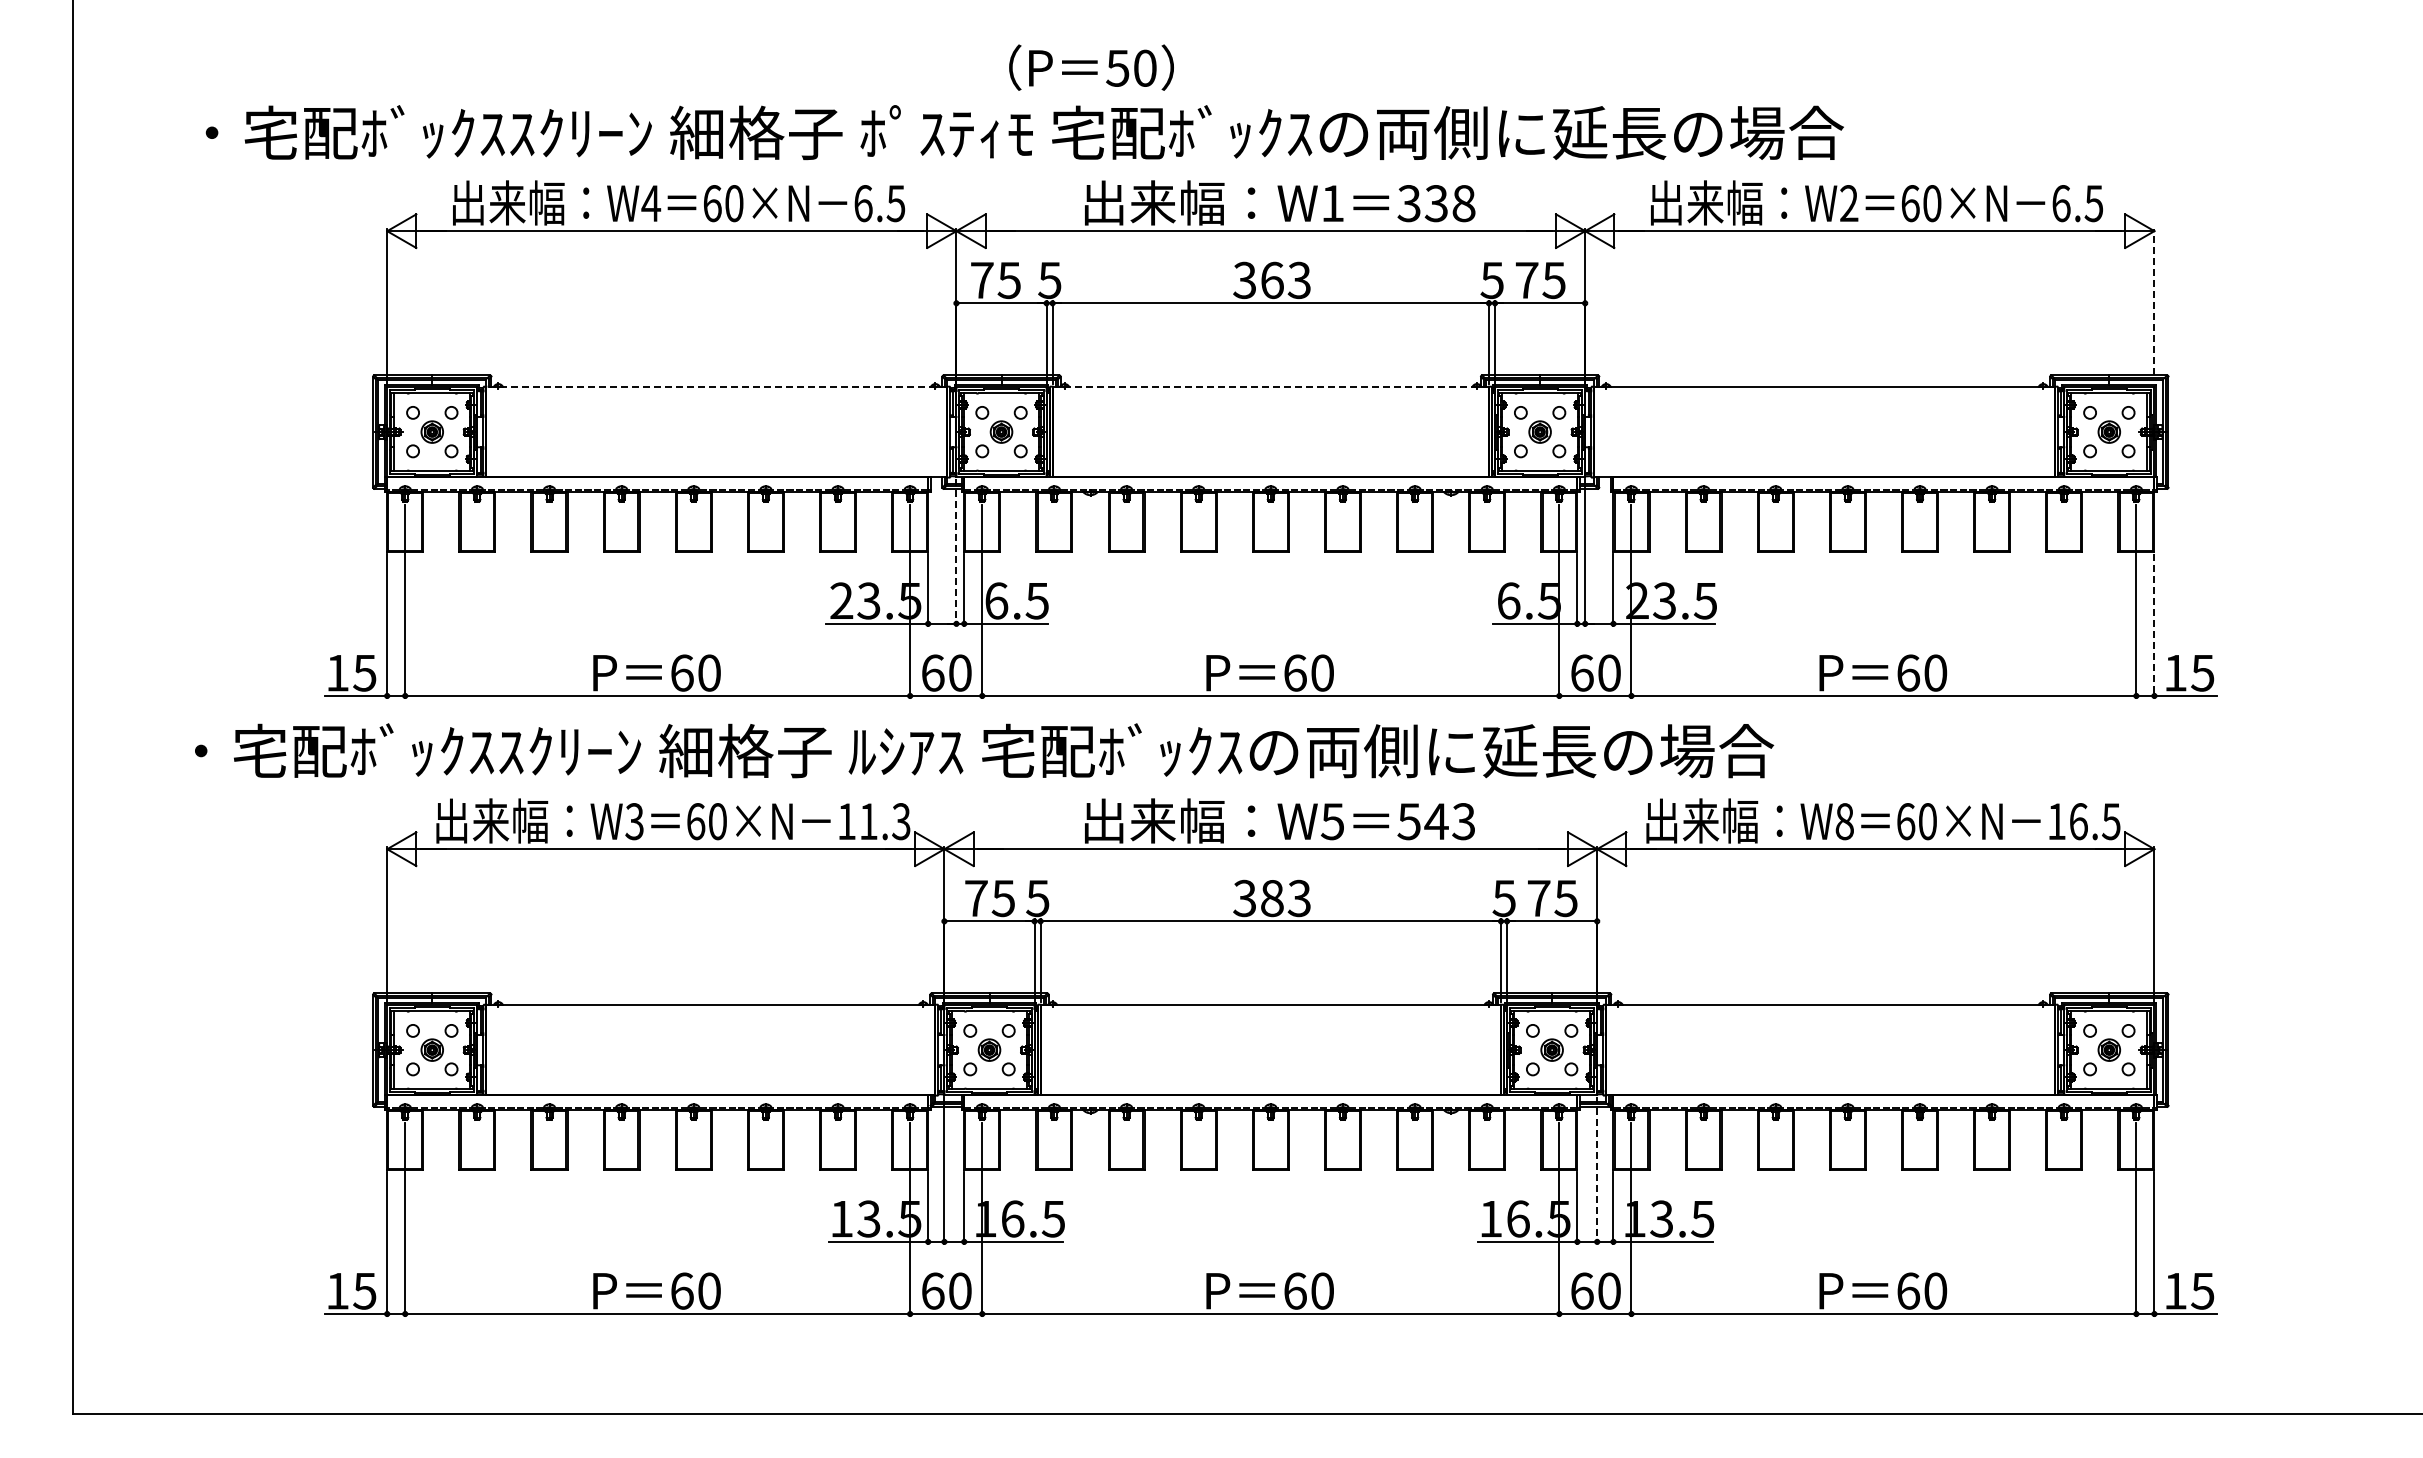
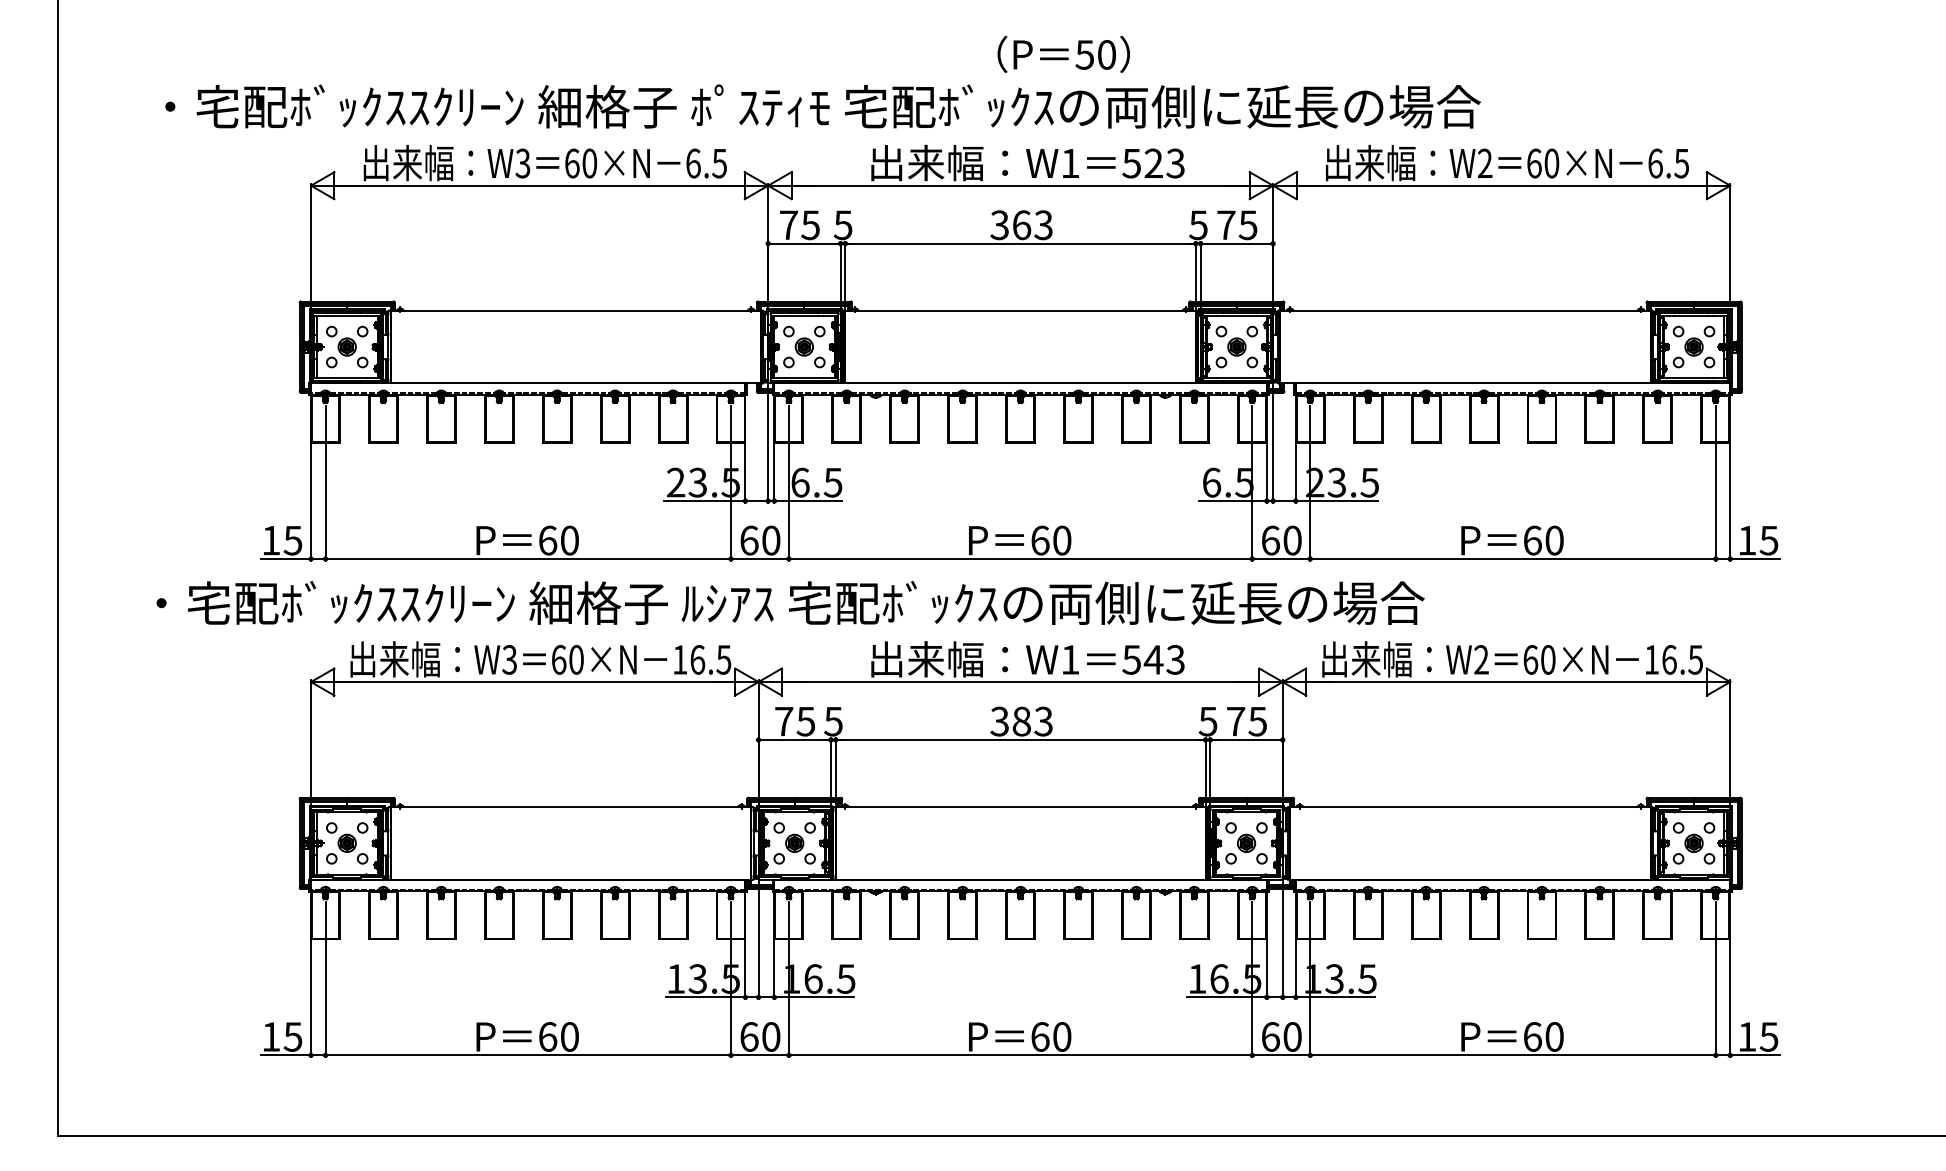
text: (1091, 67) -> (1063, 54), moved
text: (651, 203) -> (523, 163), W4 -> W3
text: (1436, 203) -> (1153, 163), 338 -> 523
line: (2154, 301) -> (1730, 242), dashed -> solid
line: (716, 387) -> (575, 311), dashed -> solid
line: (1270, 387) -> (1020, 311), dashed -> solid
line: (956, 552) -> (768, 443), dashed -> solid
line: (2154, 626) -> (1730, 503), dashed -> solid
text: (885, 821) -> (711, 659), 11.3 -> 16.5
text: (1331, 821) -> (1069, 659), W5 -> W1
text: (1844, 821) -> (1481, 659), W8 -> W2
line: (1597, 1170) -> (1282, 940), dashed -> solid

